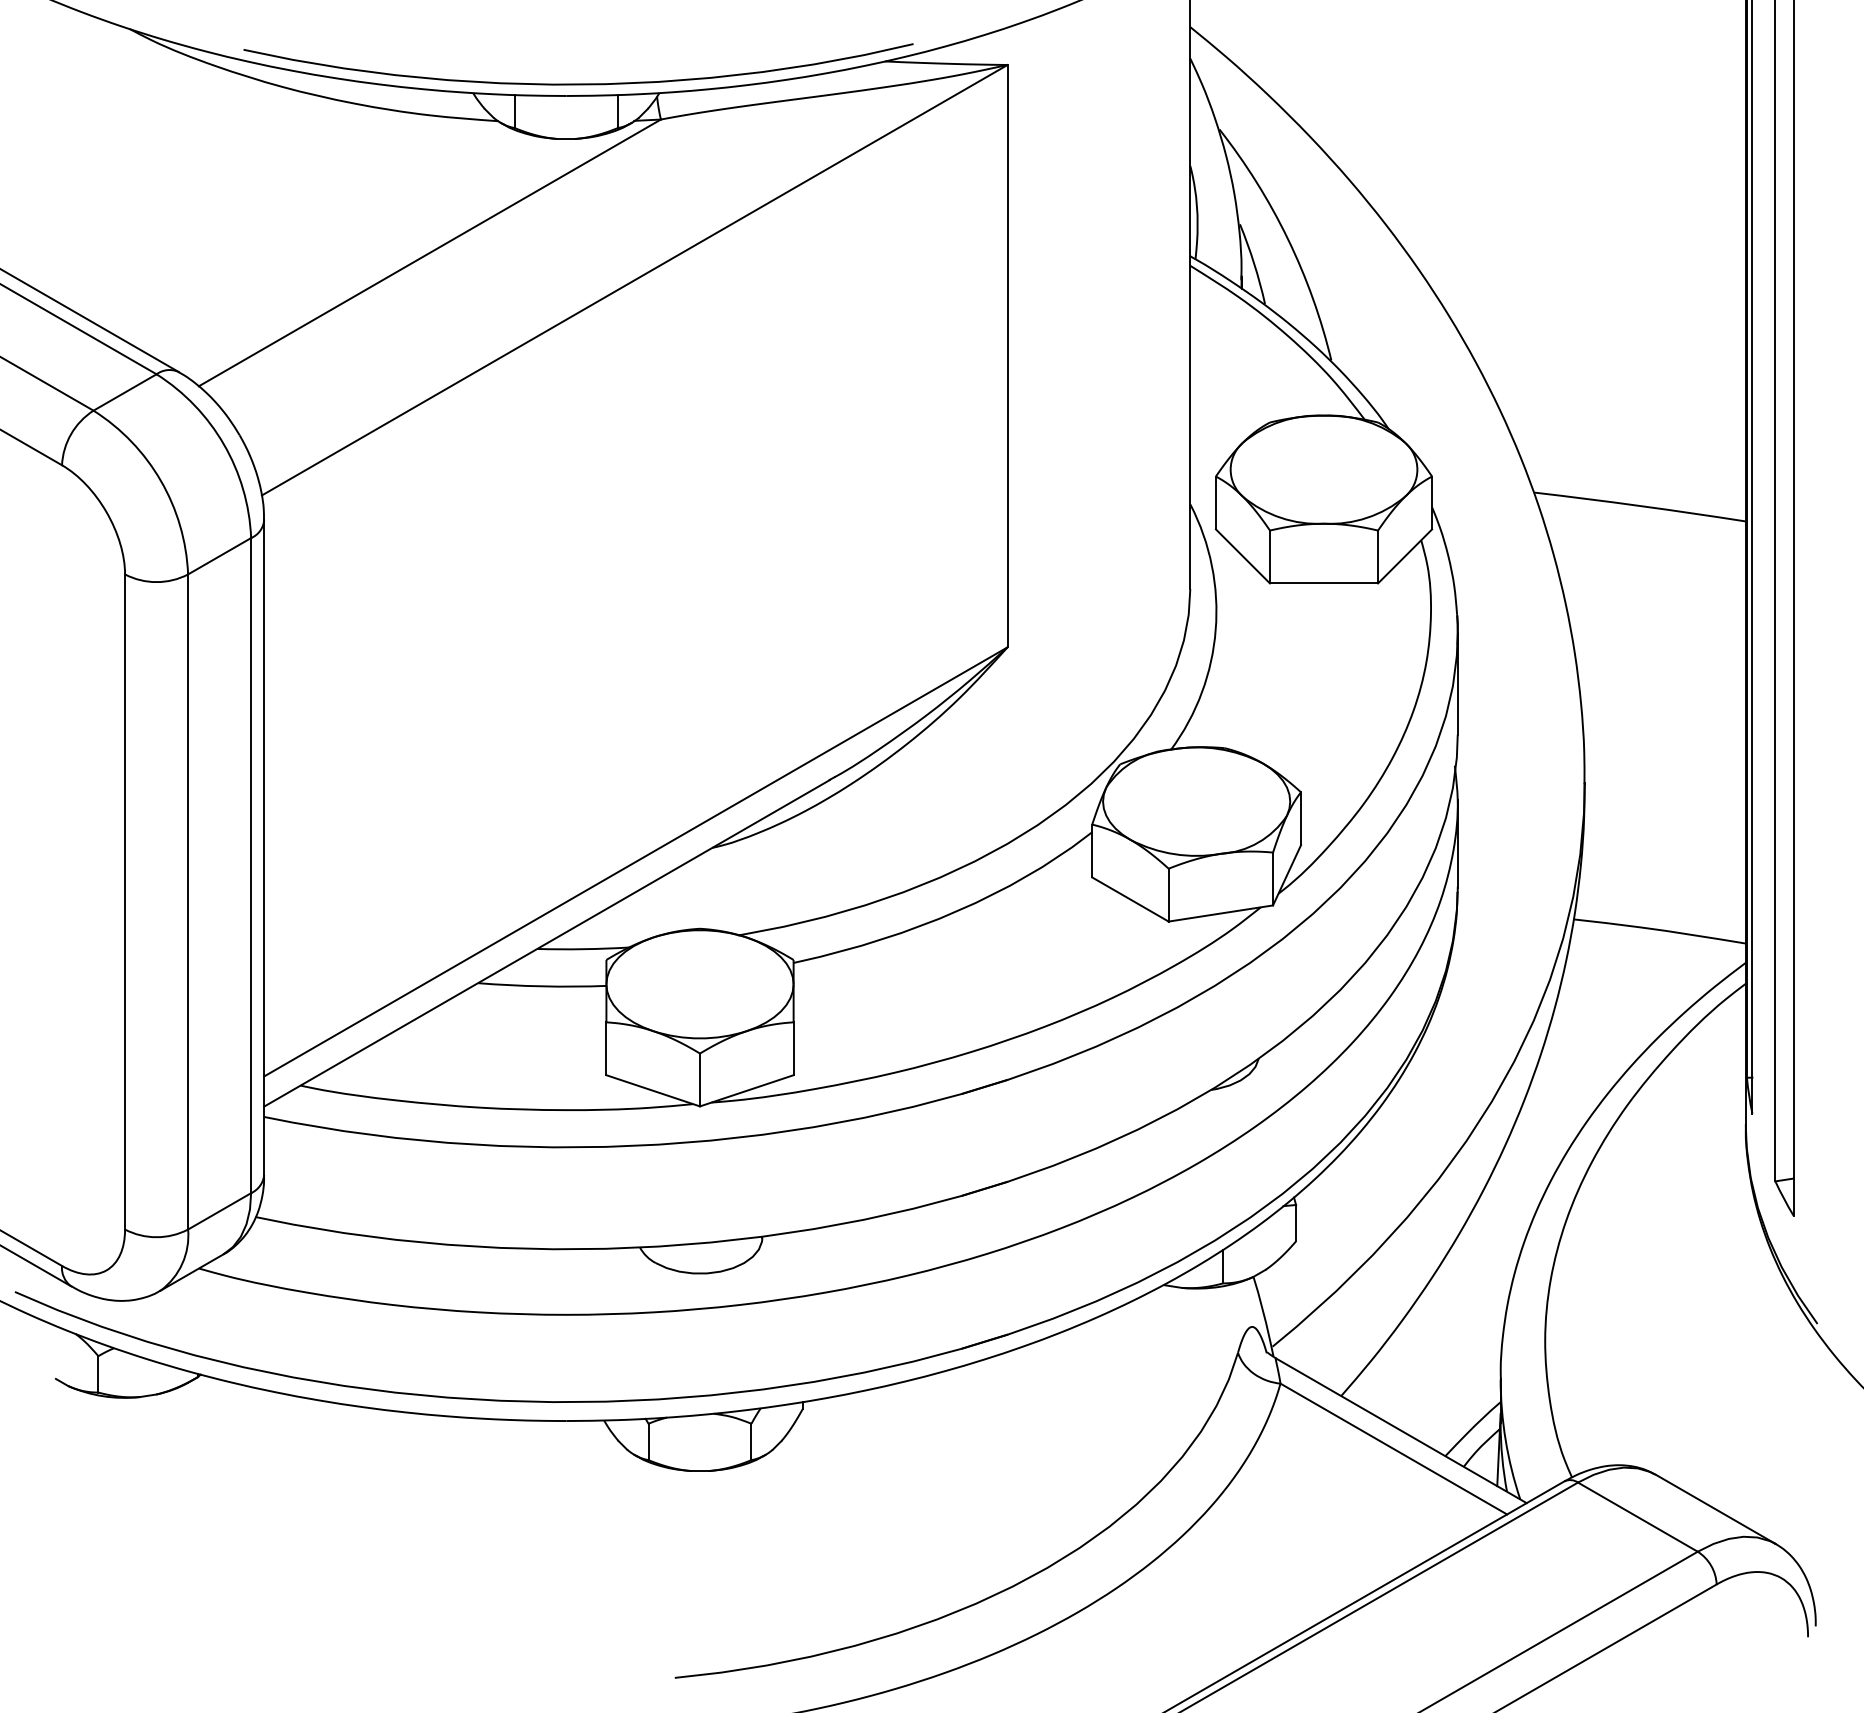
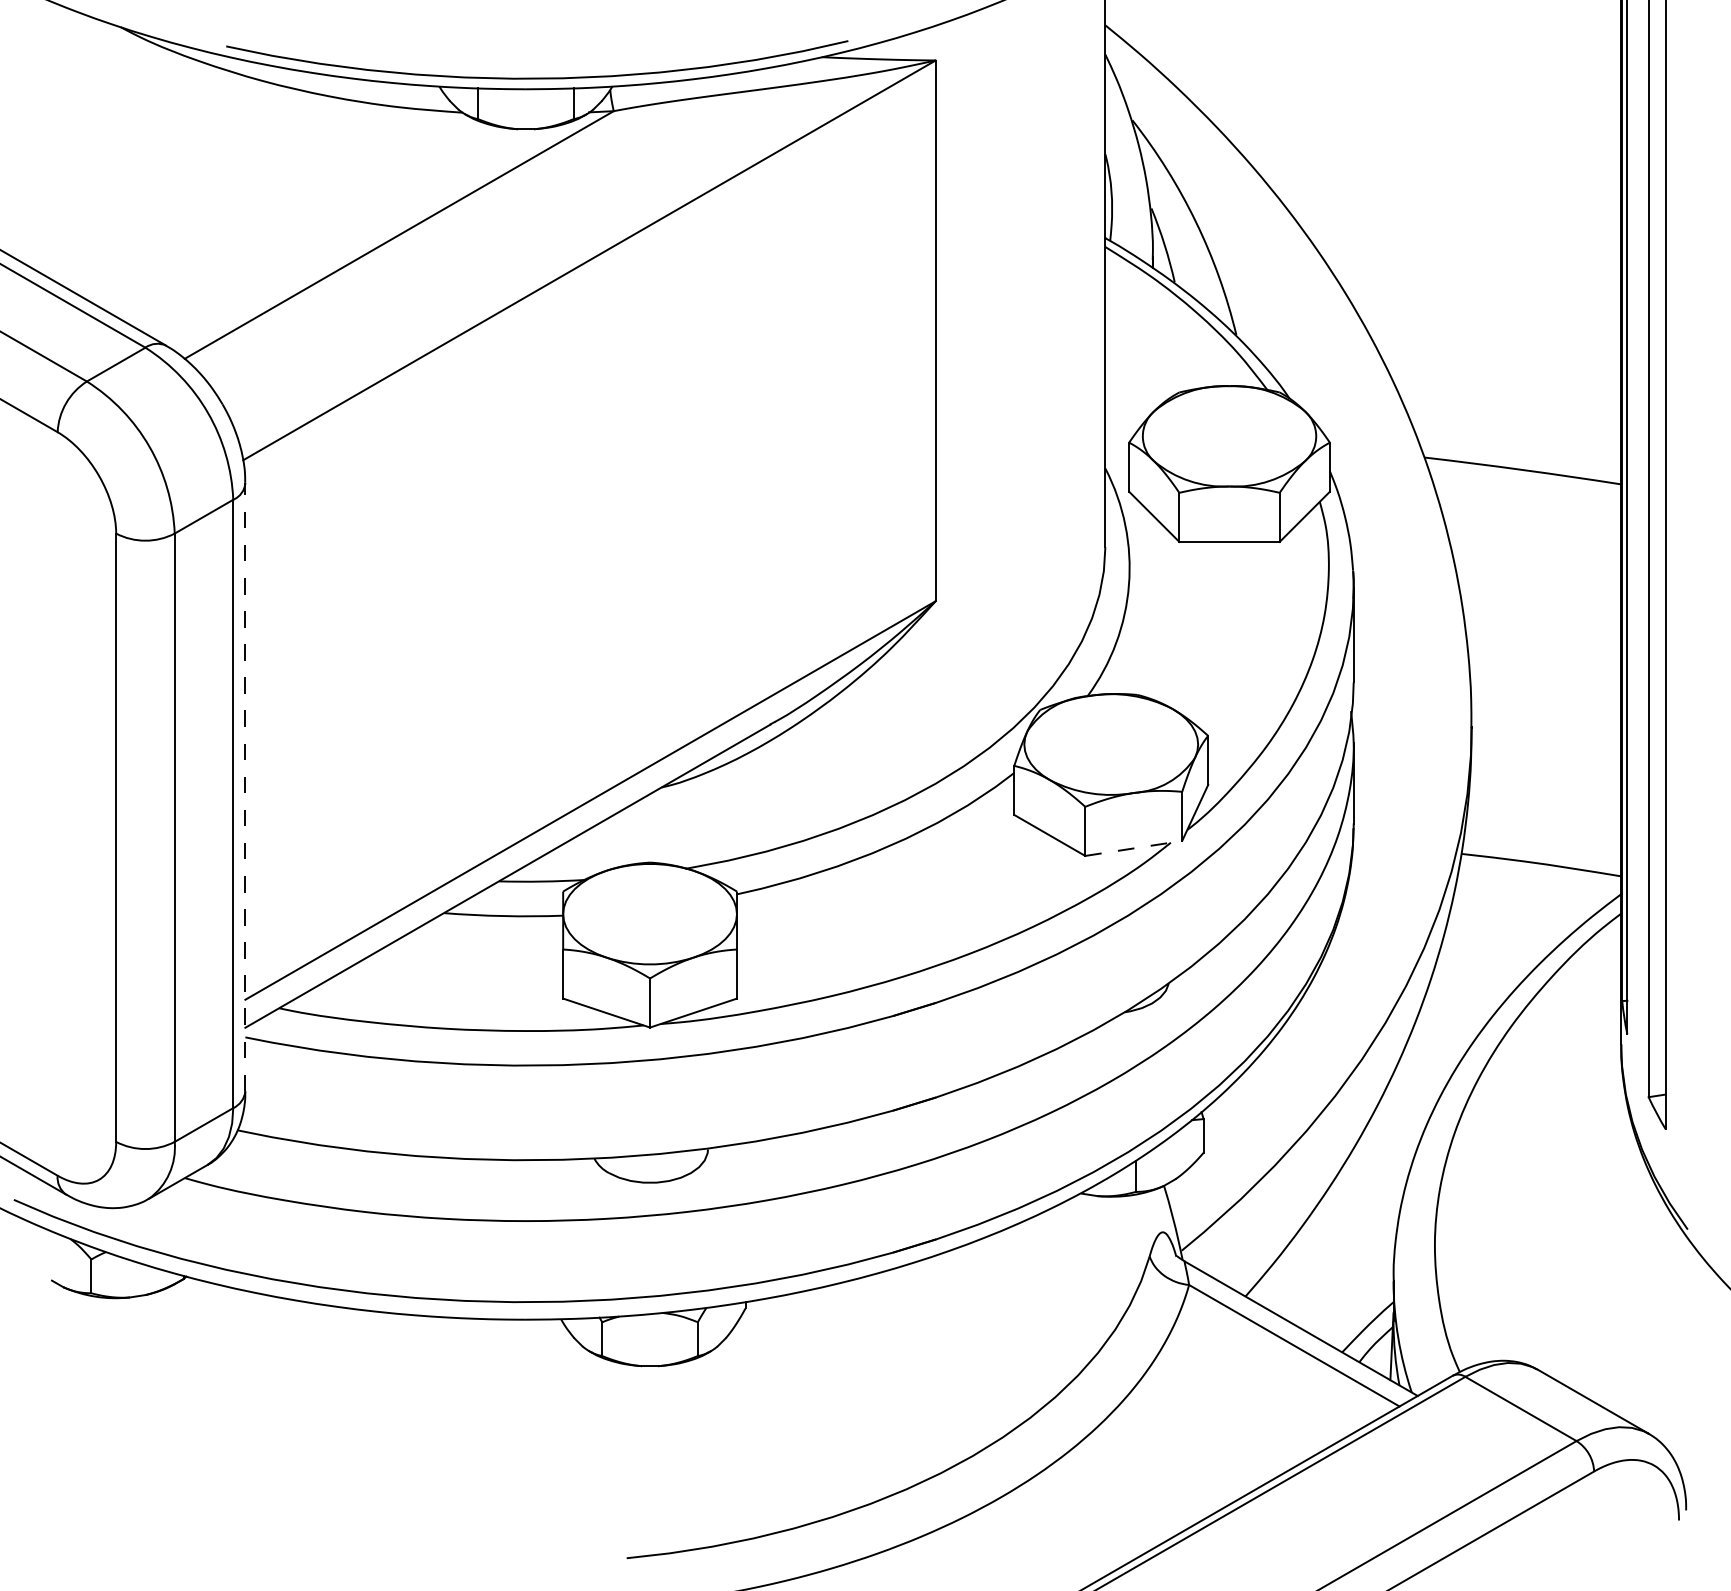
line: (264, 847) -> (245, 787), solid -> dashed
line: (1220, 913) -> (1133, 848), solid -> dashed

